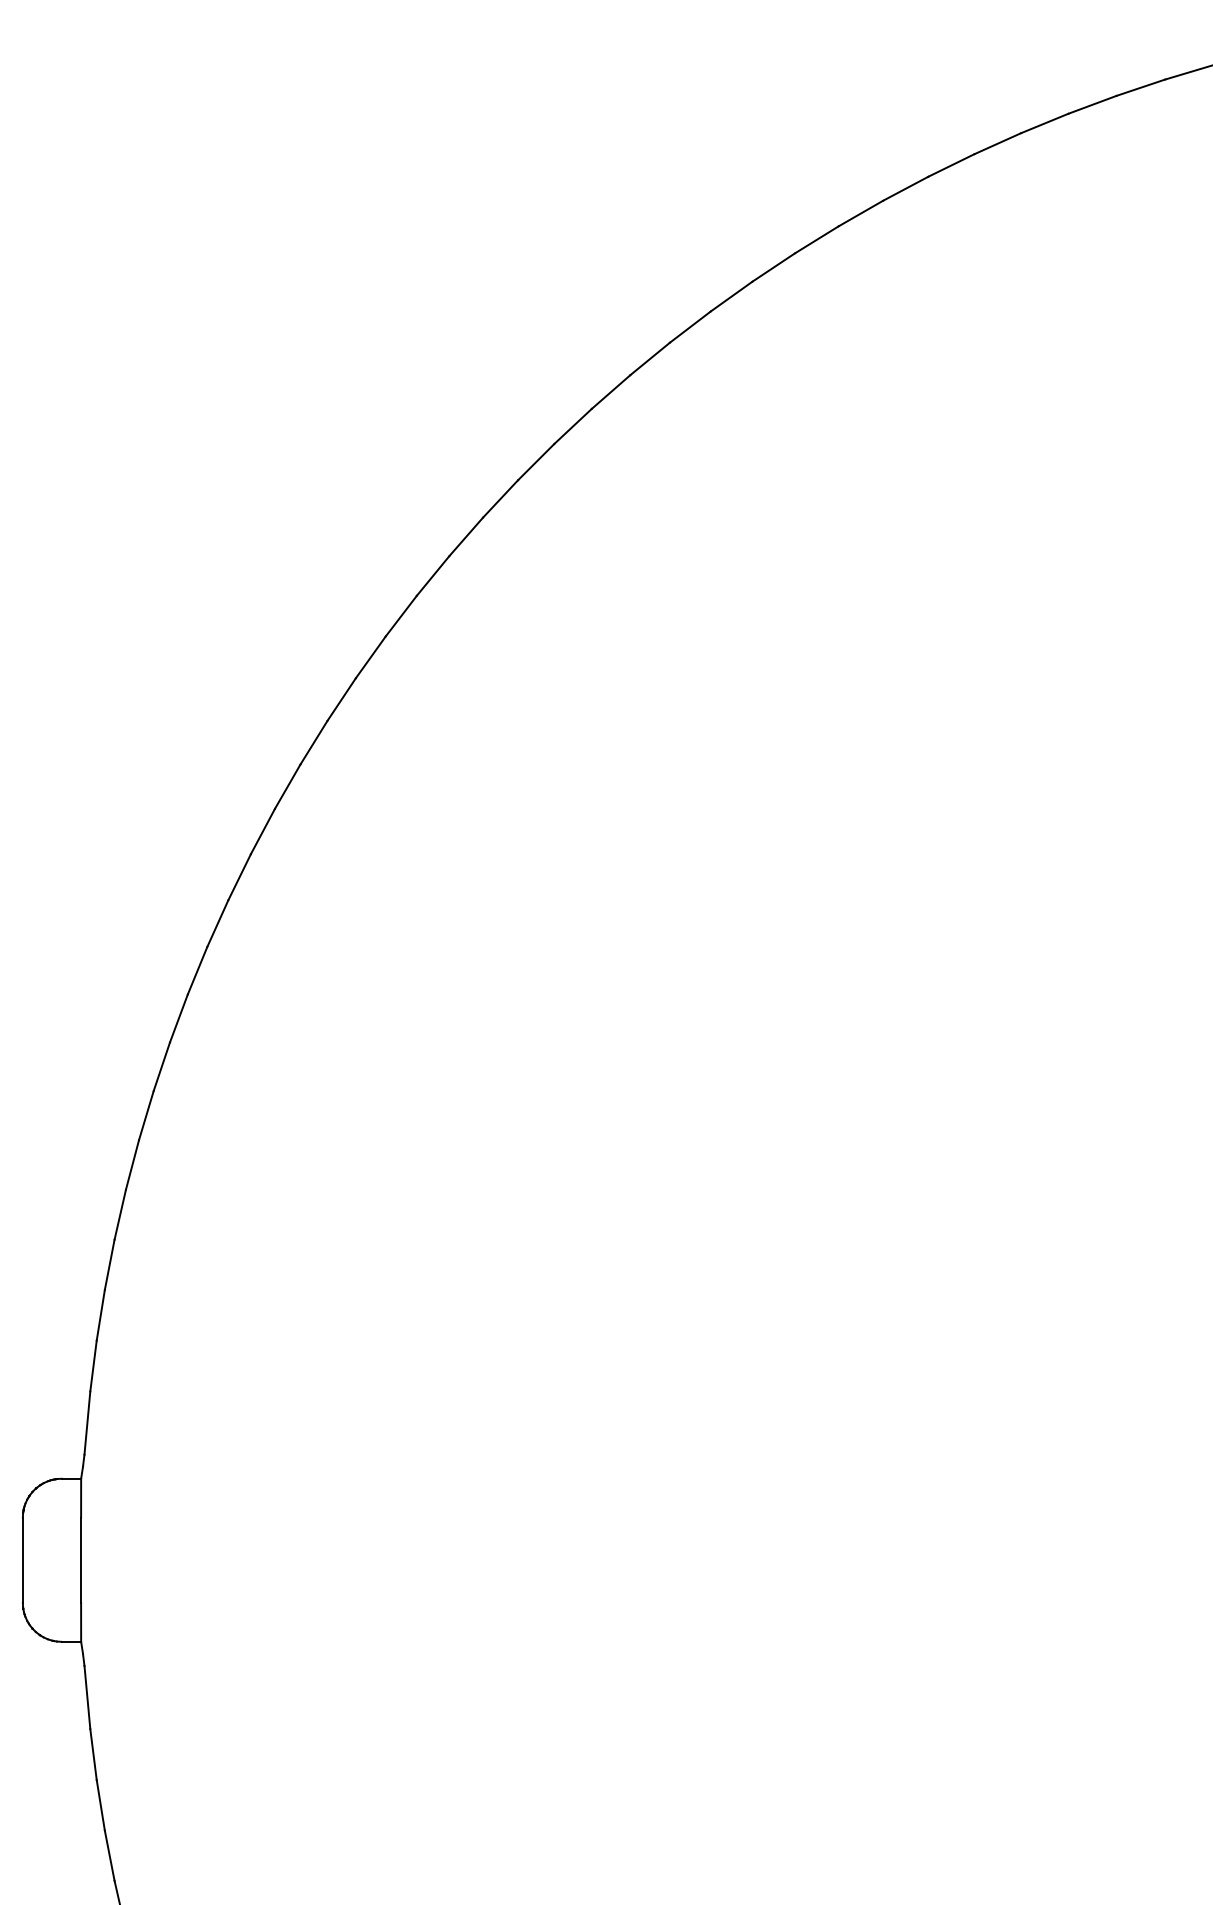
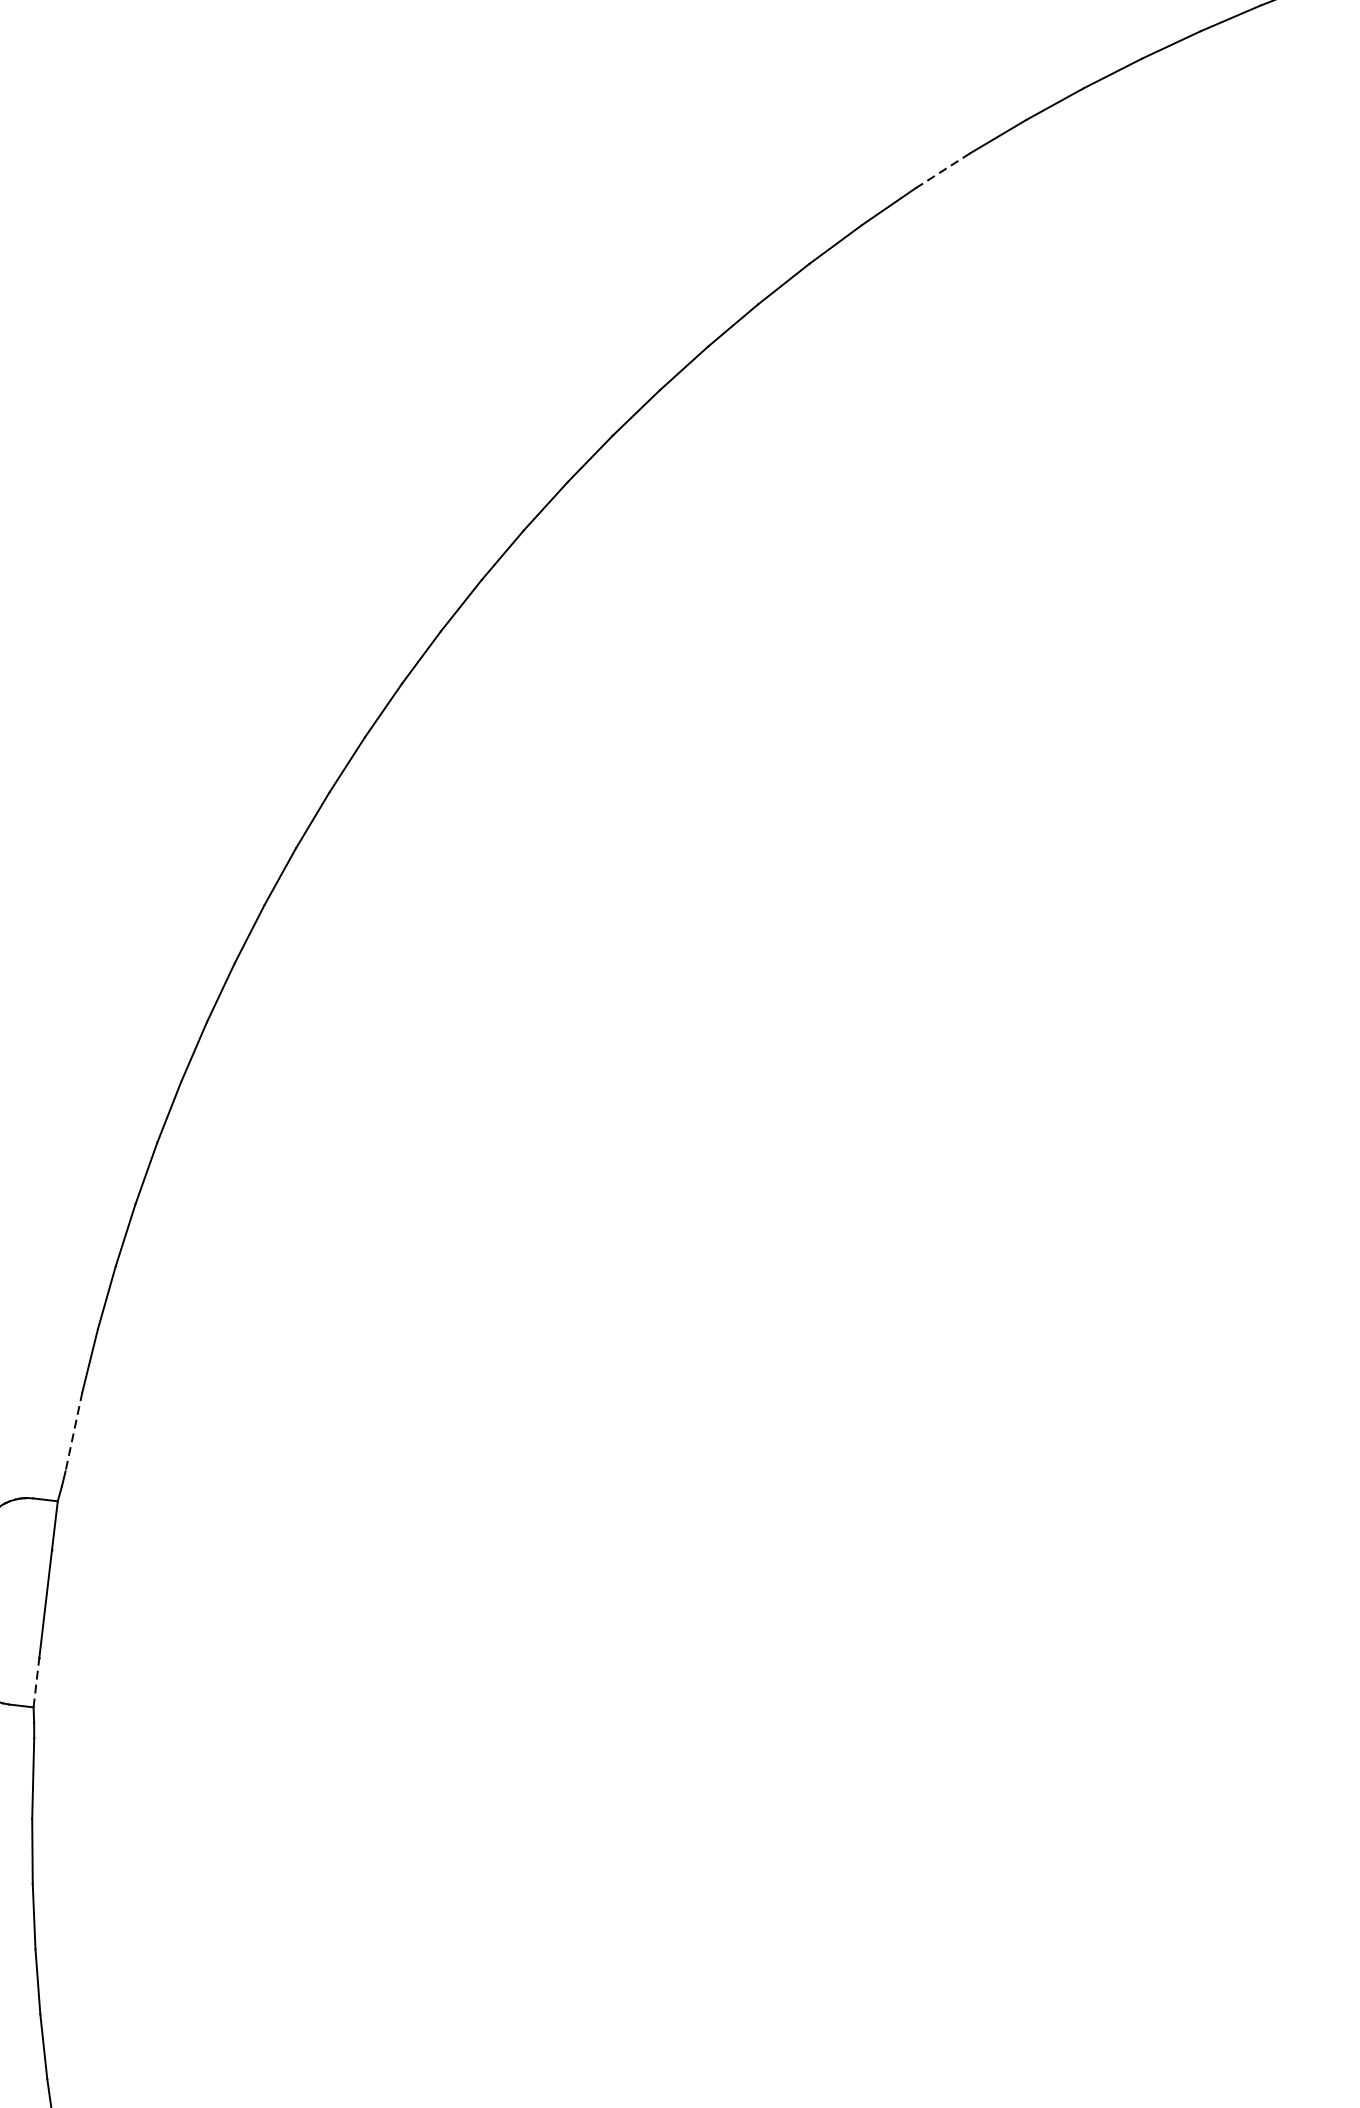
line: (650, 358) -> (943, 170), solid -> dashed
line: (87, 1423) -> (74, 1432), solid -> dashed
line: (81, 1621) -> (37, 1681), solid -> dashed

